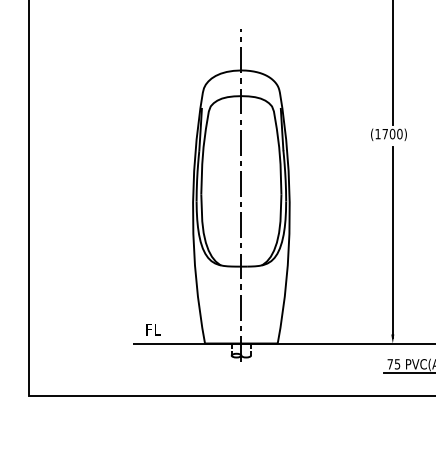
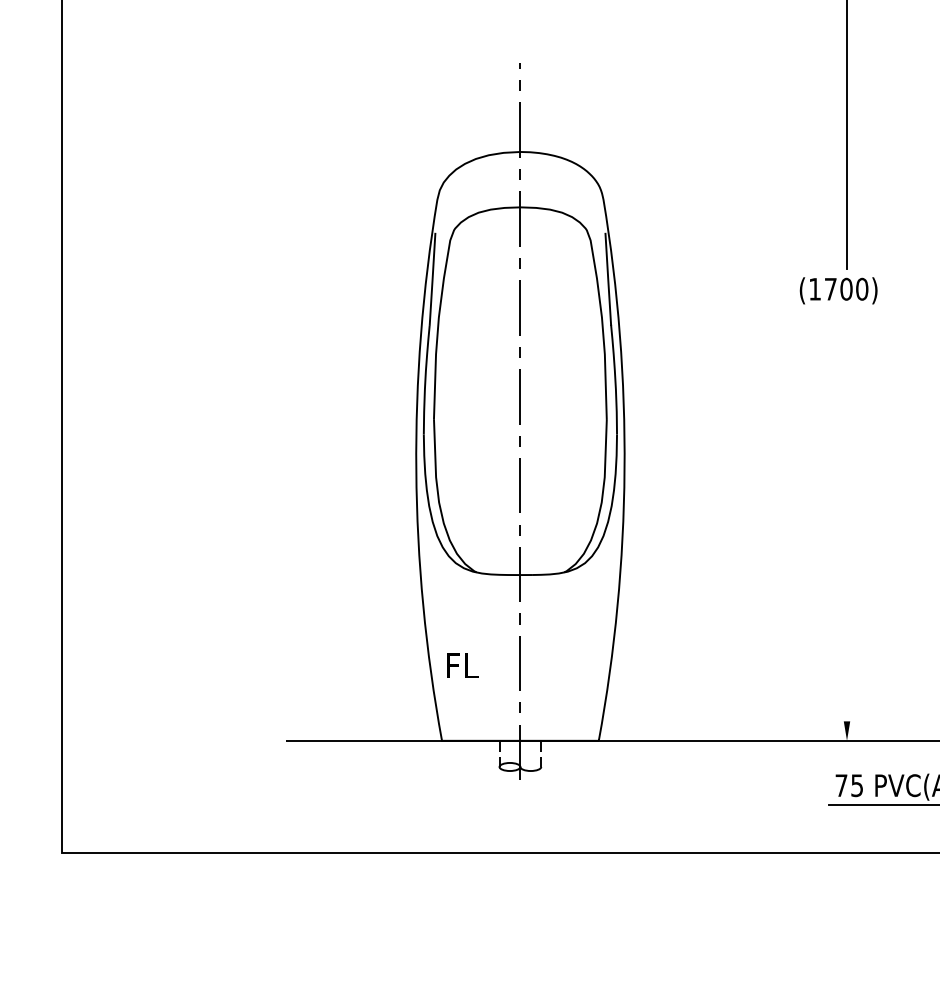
line: (392, 242) -> (846, 522), removed
text: (153, 329) -> (462, 665), moved

